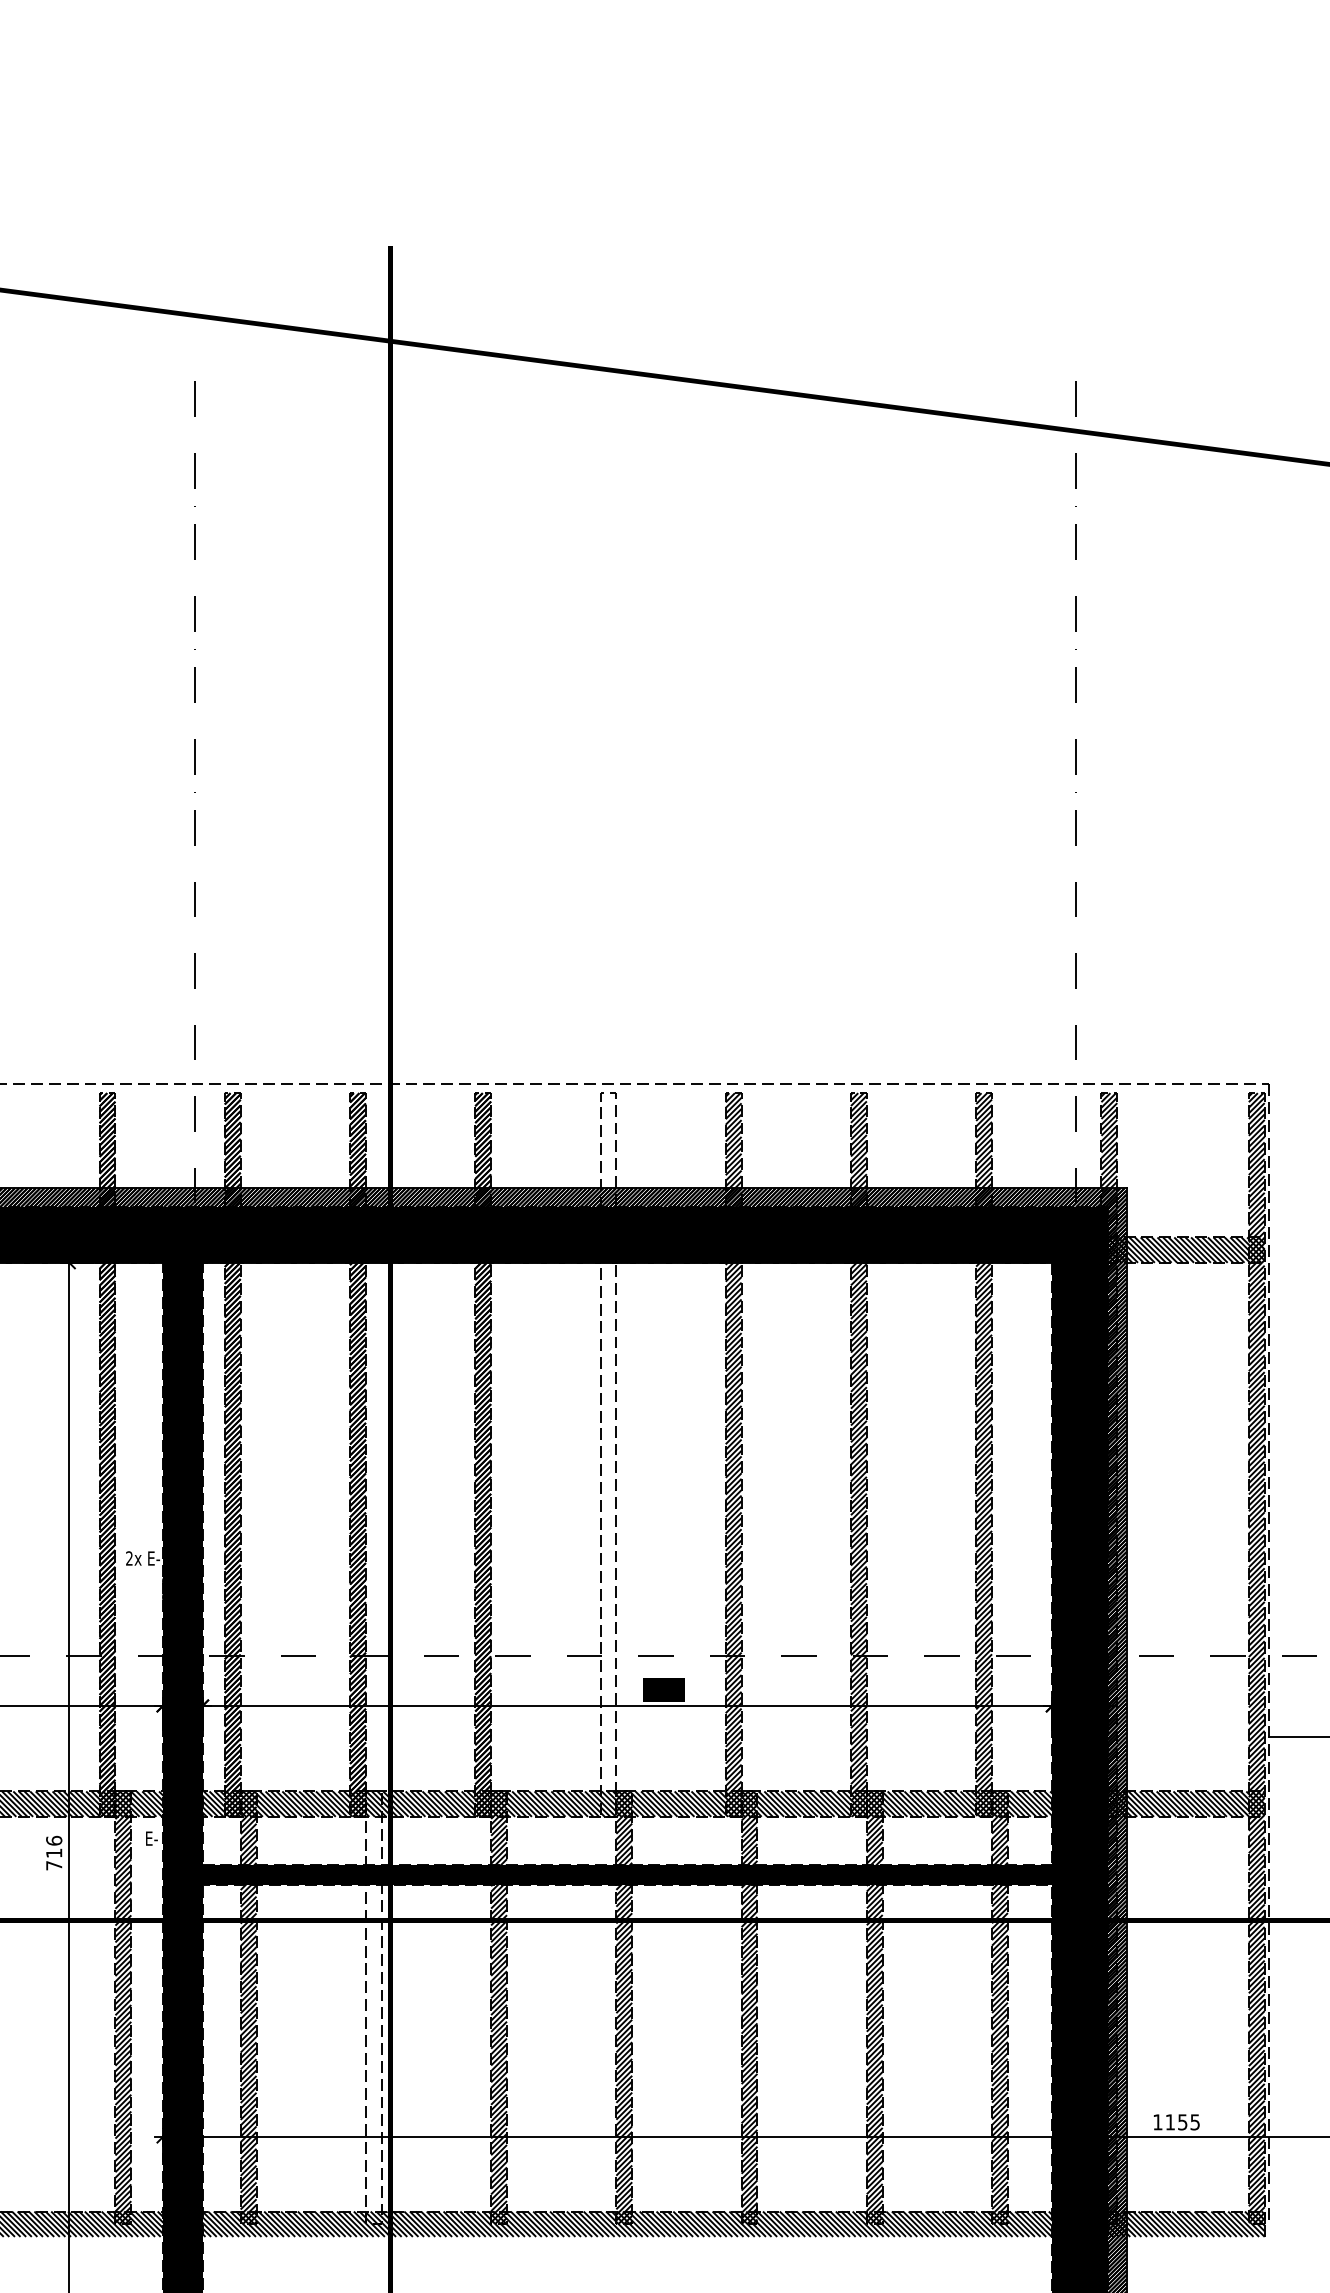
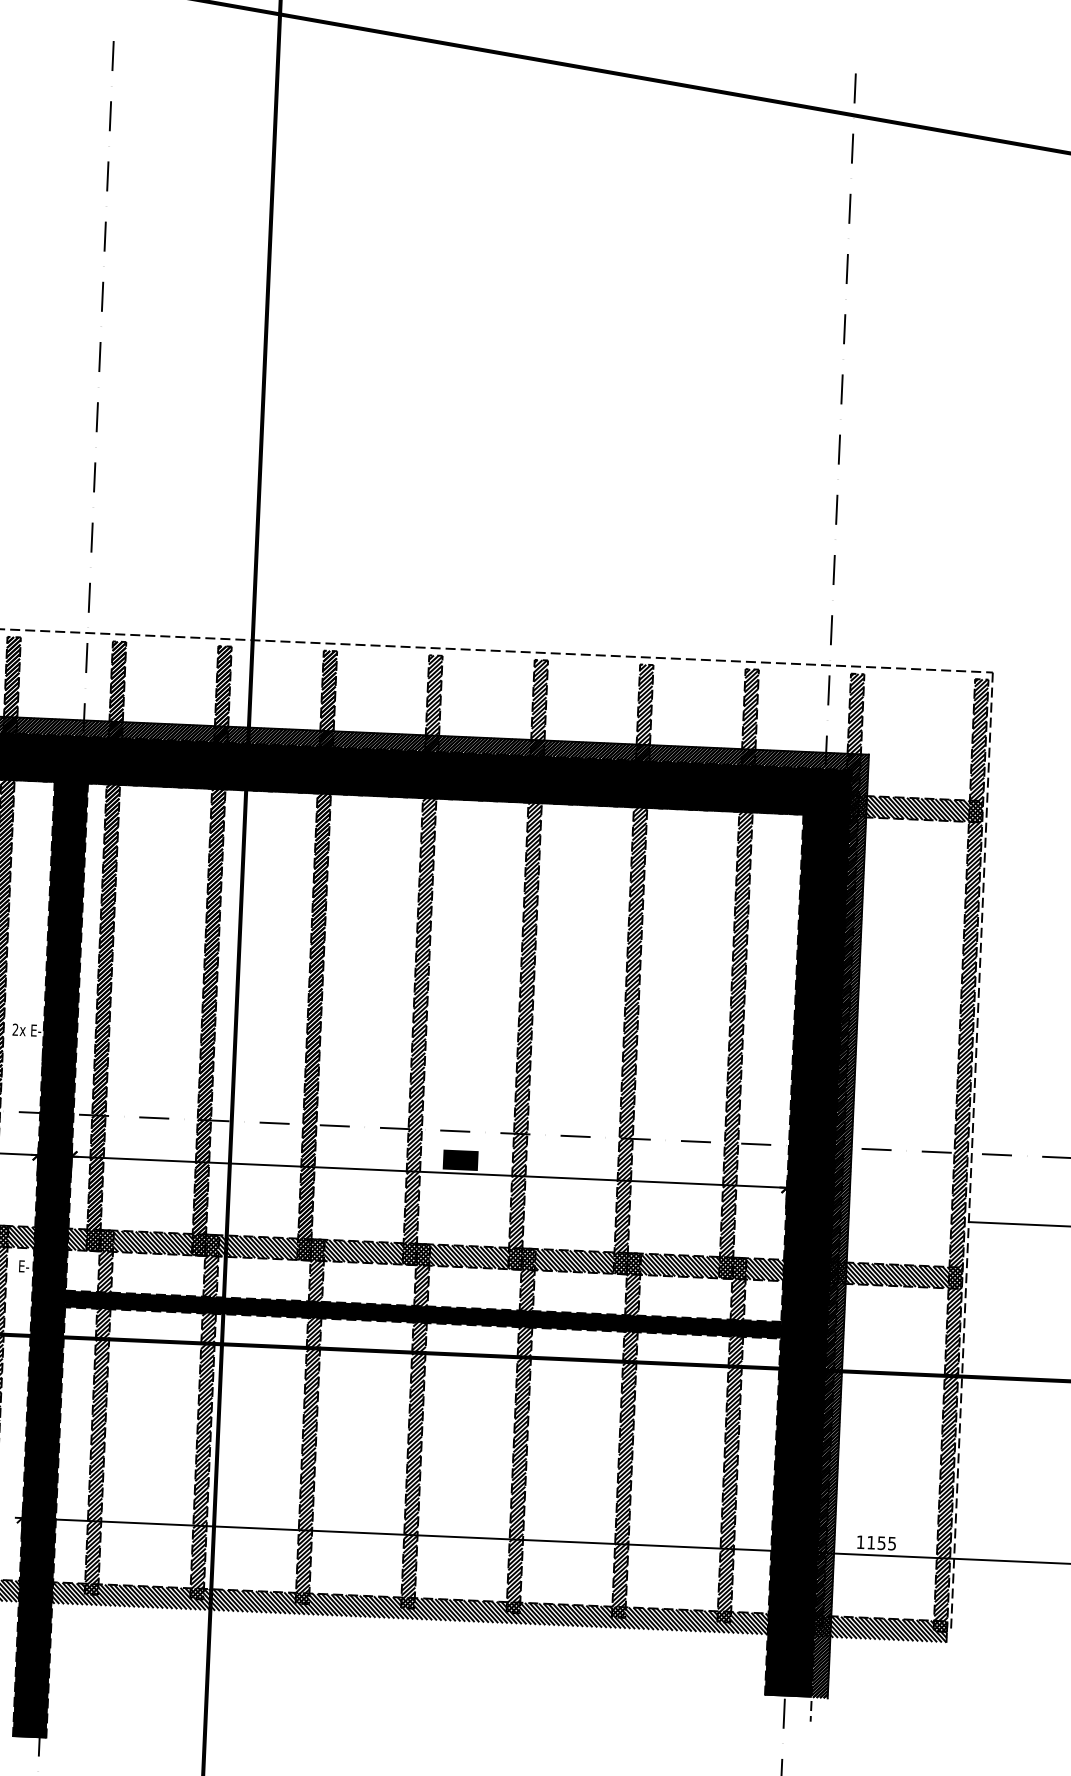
hatch: (608, 1454) -> (422, 959), added
hatch: (373, 2007) -> (204, 1416), added

